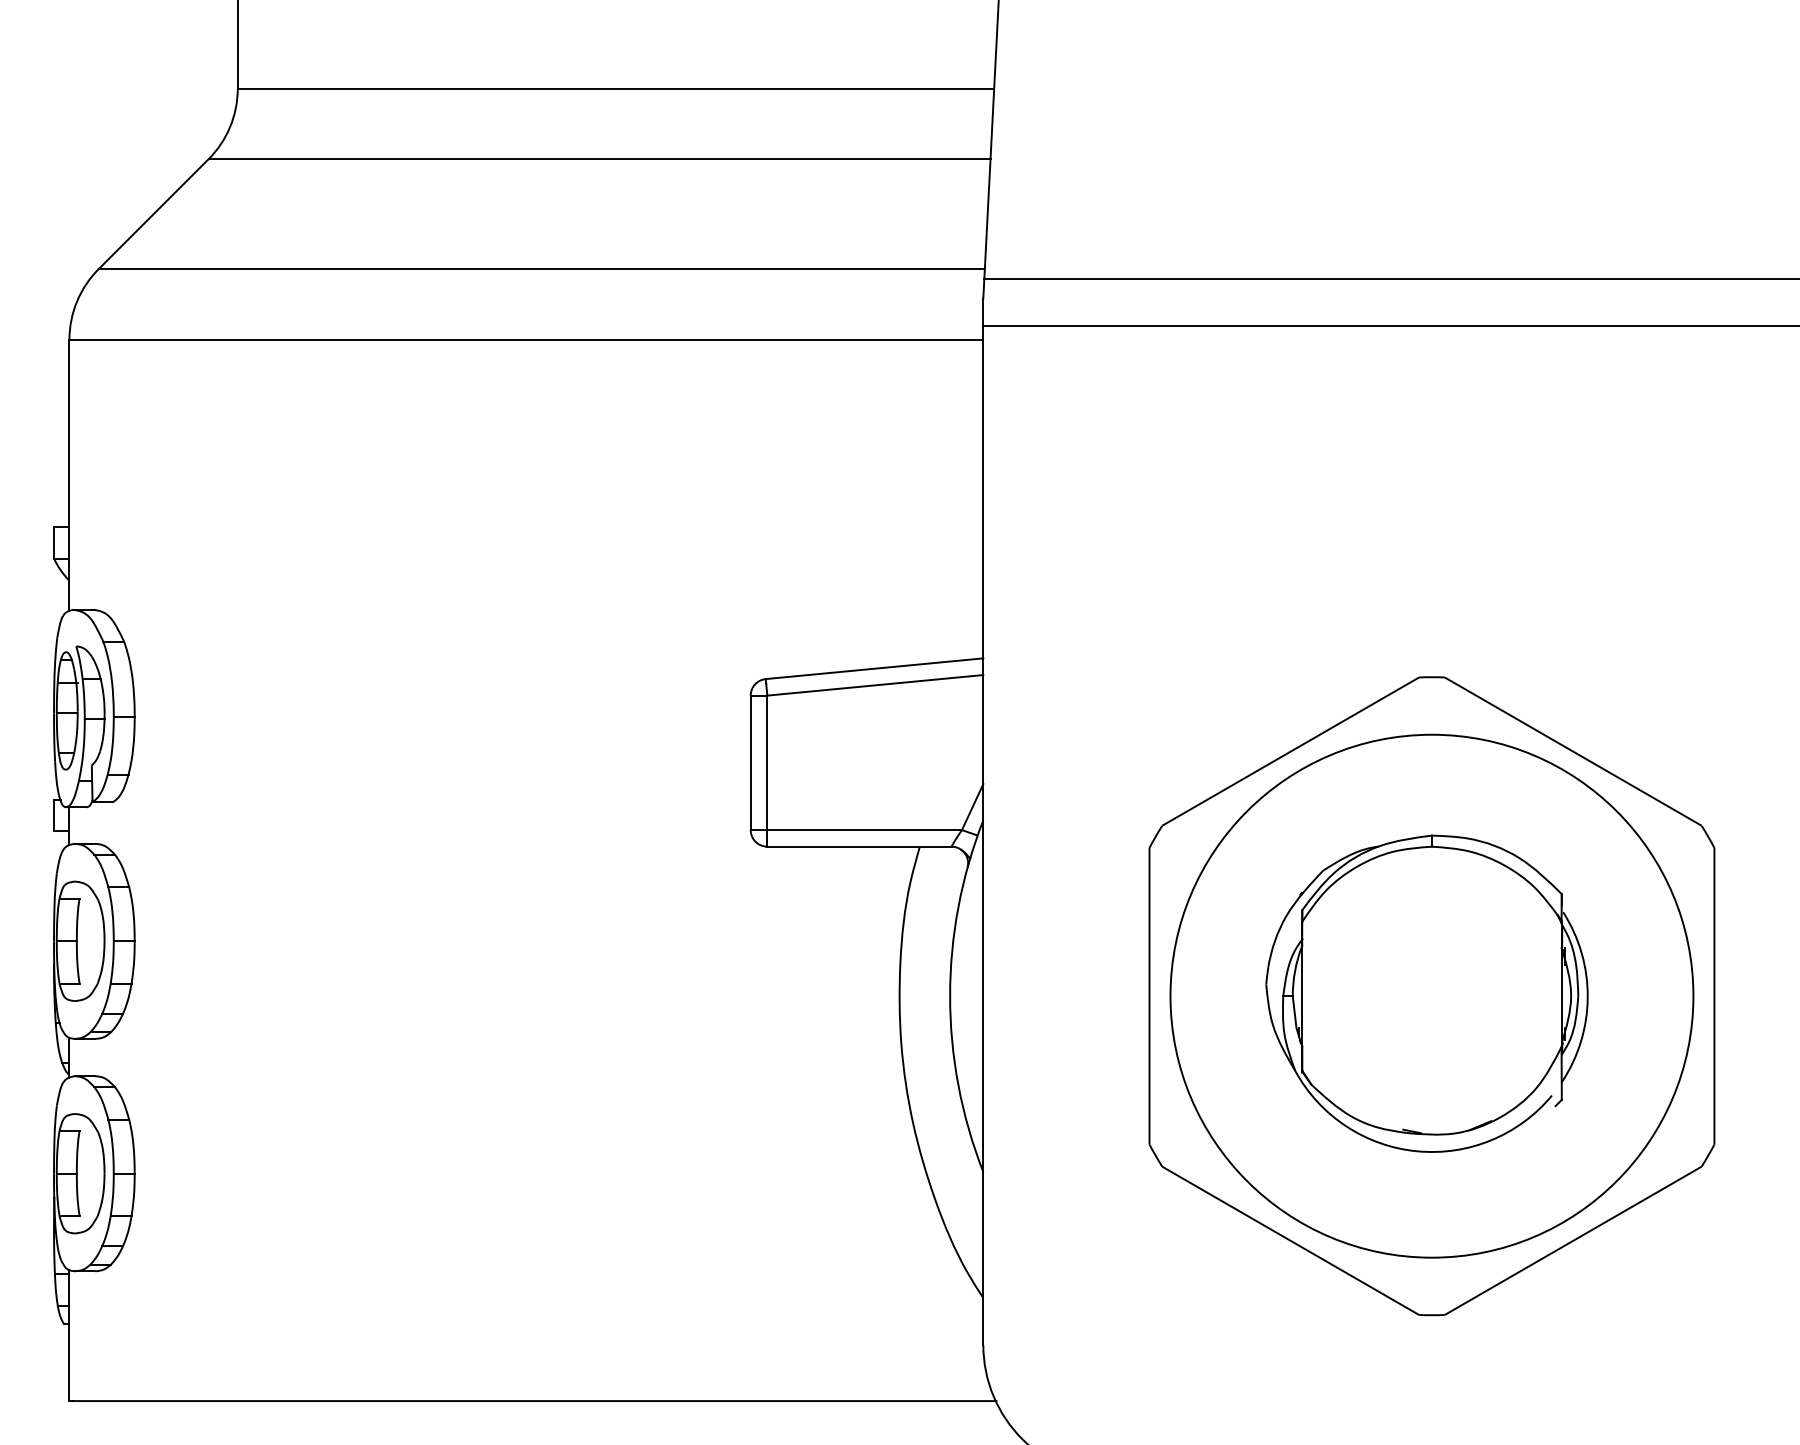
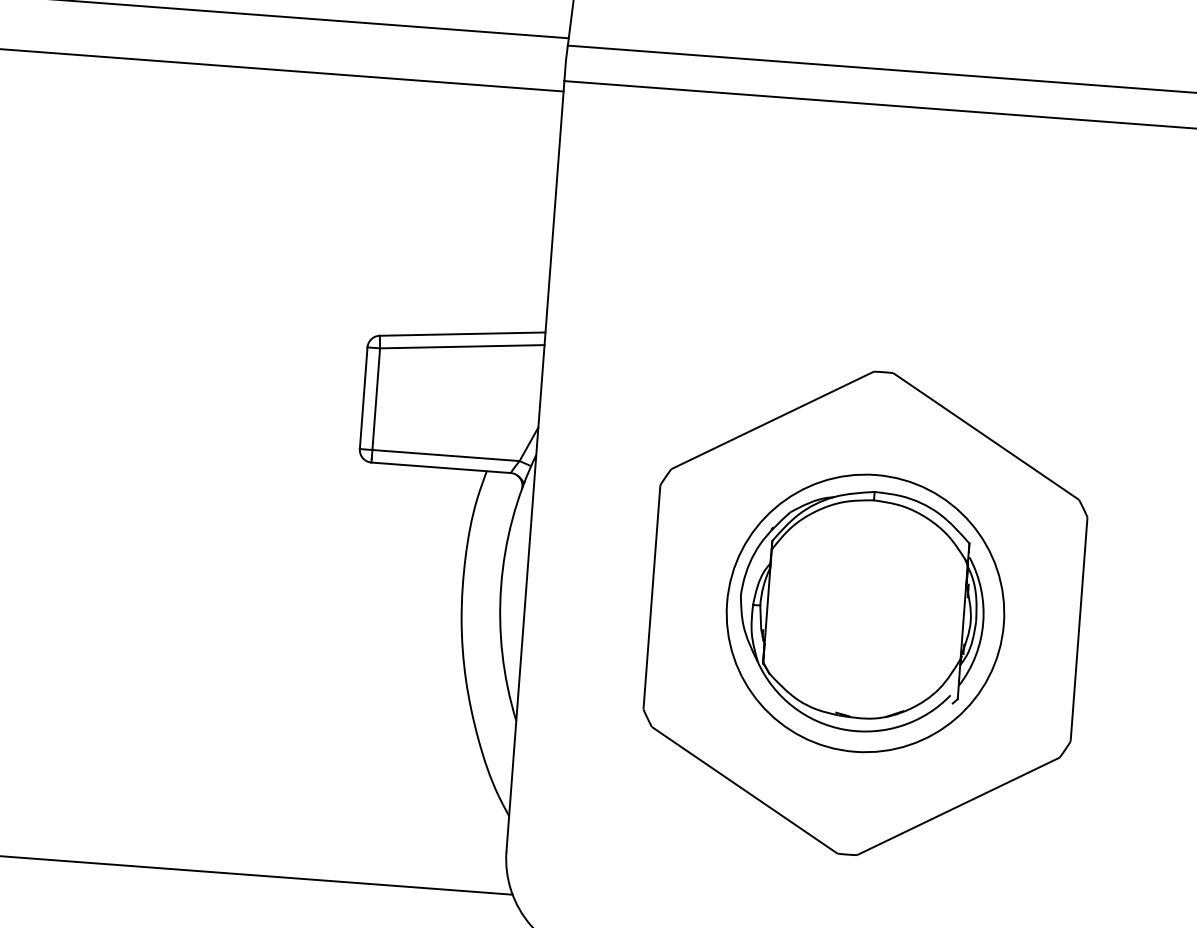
circle: (1431, 995) -> (865, 612), size x0.7

